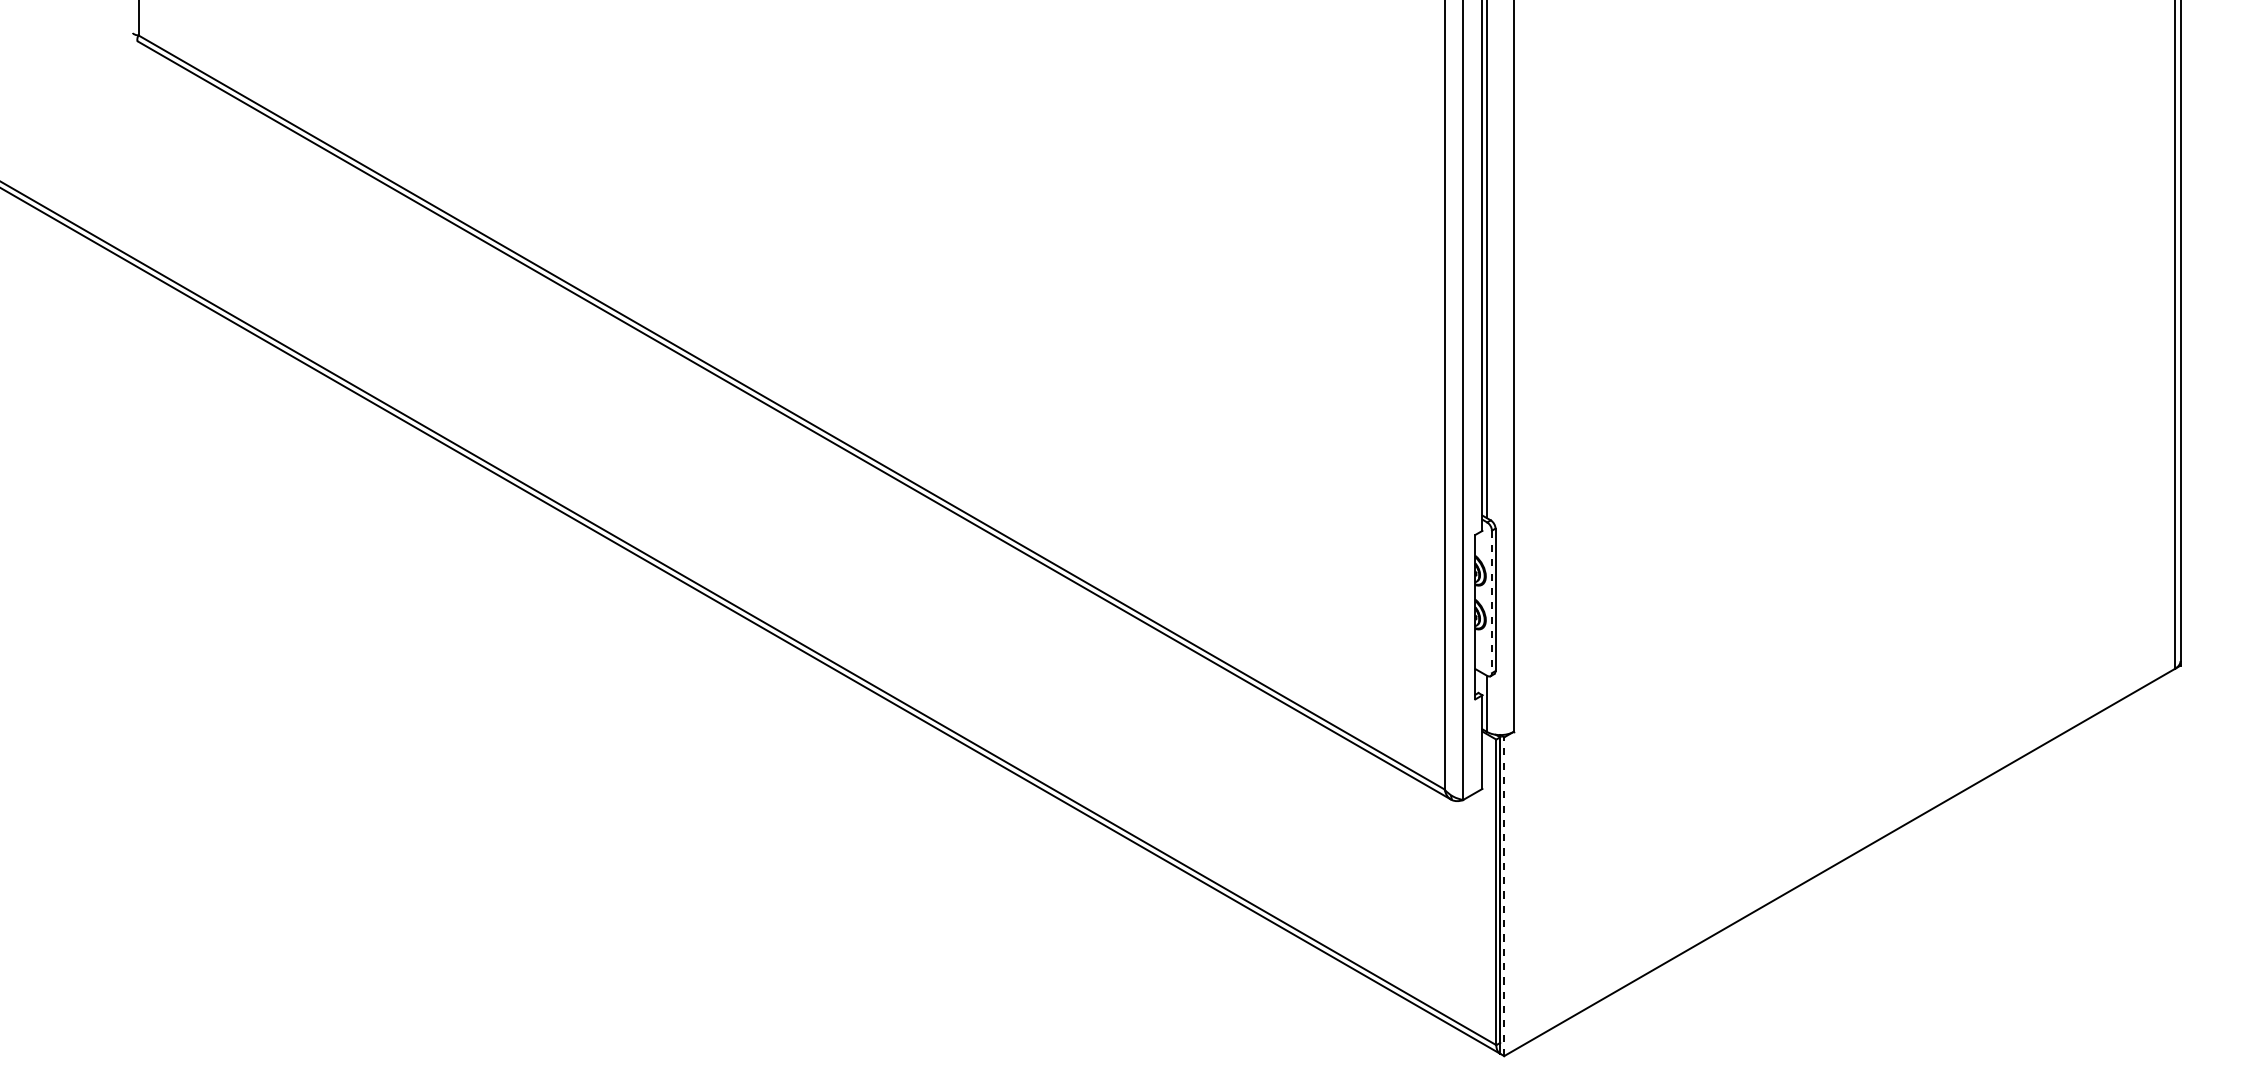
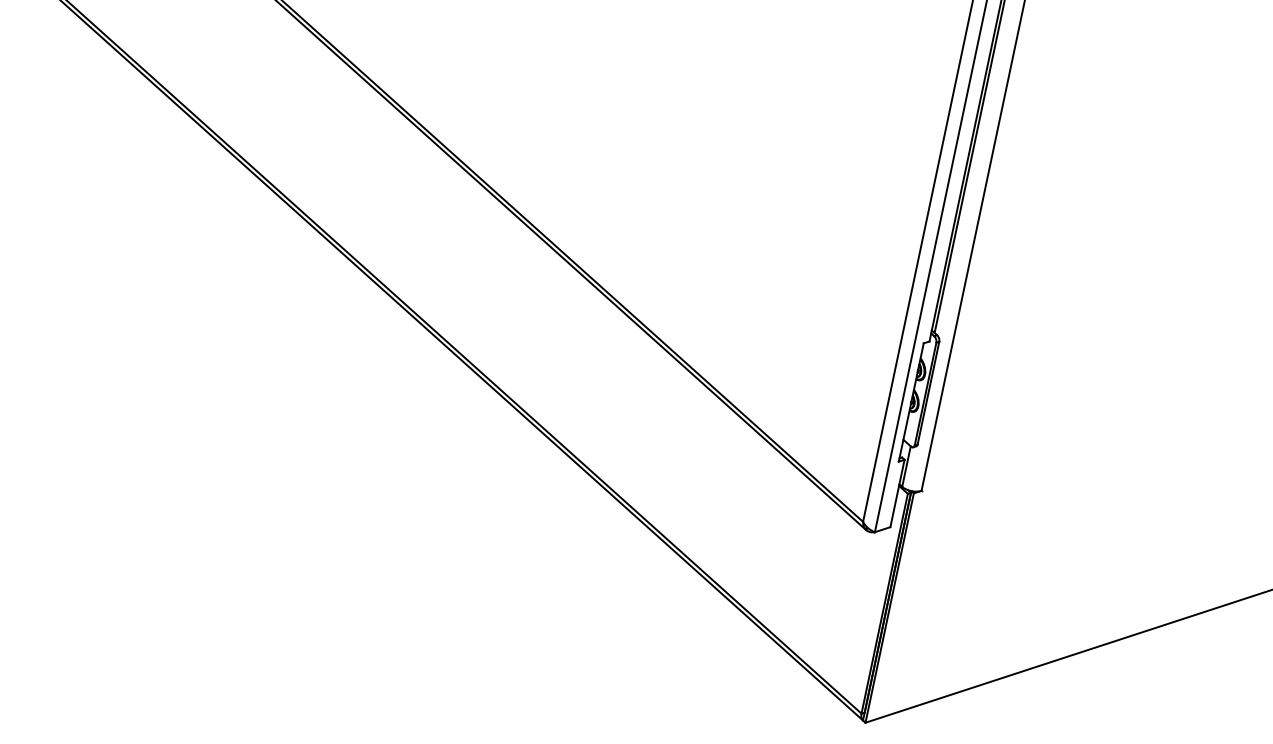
line: (1491, 602) -> (925, 394), dashed -> solid
line: (1504, 896) -> (889, 607), dashed -> solid

